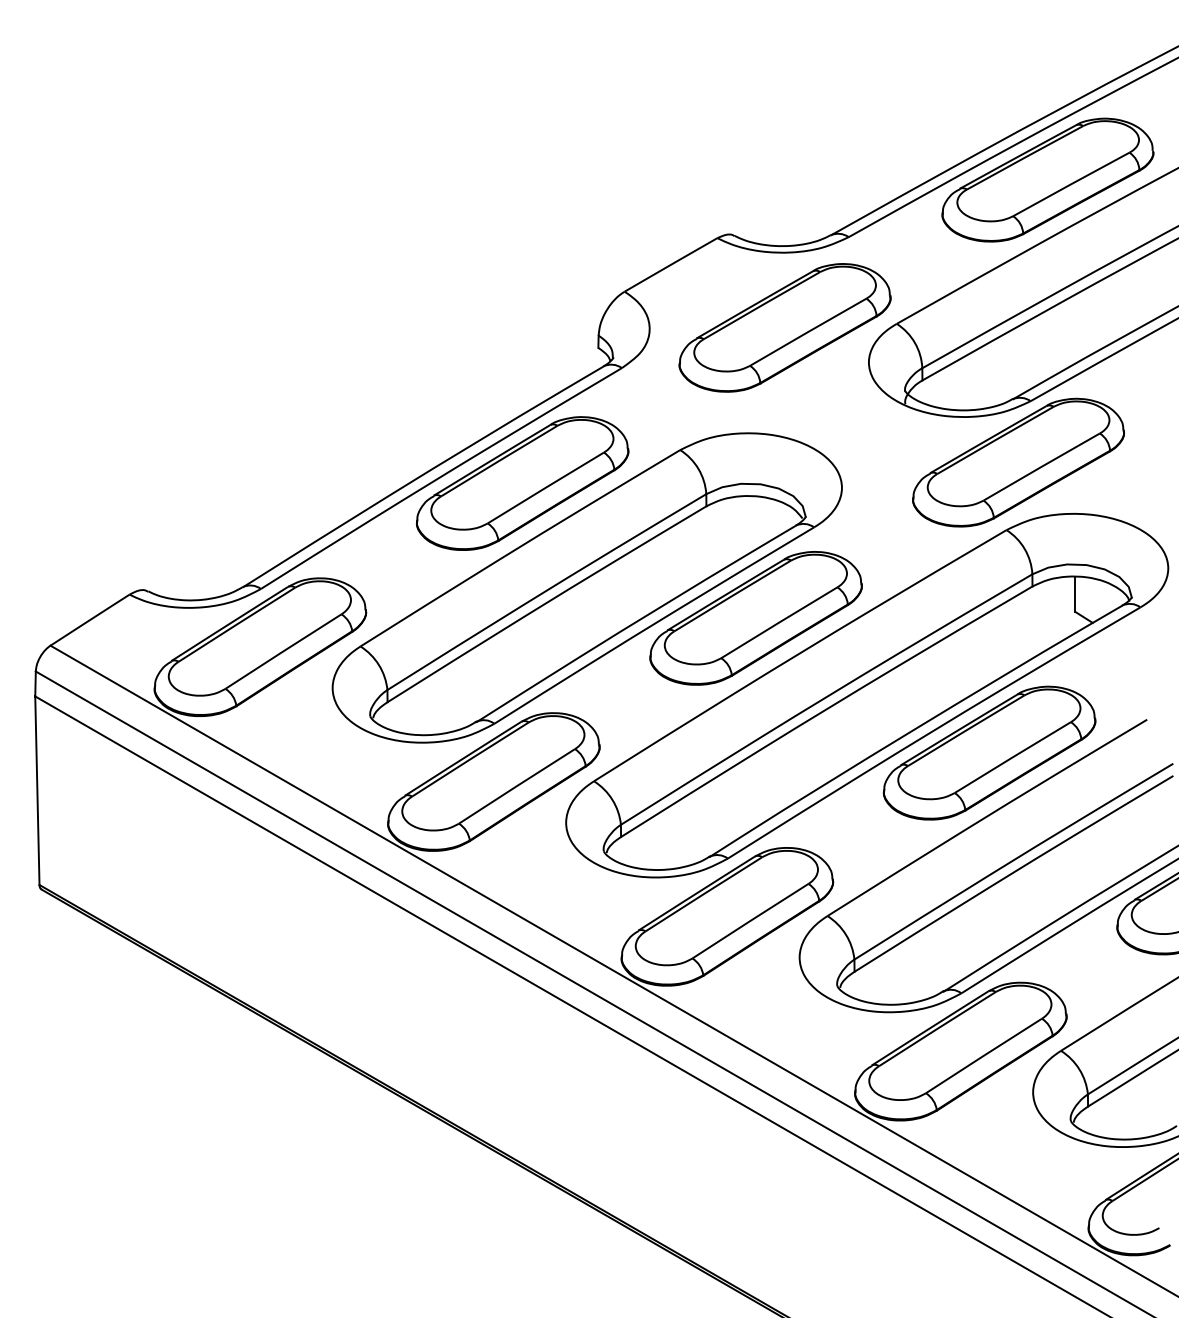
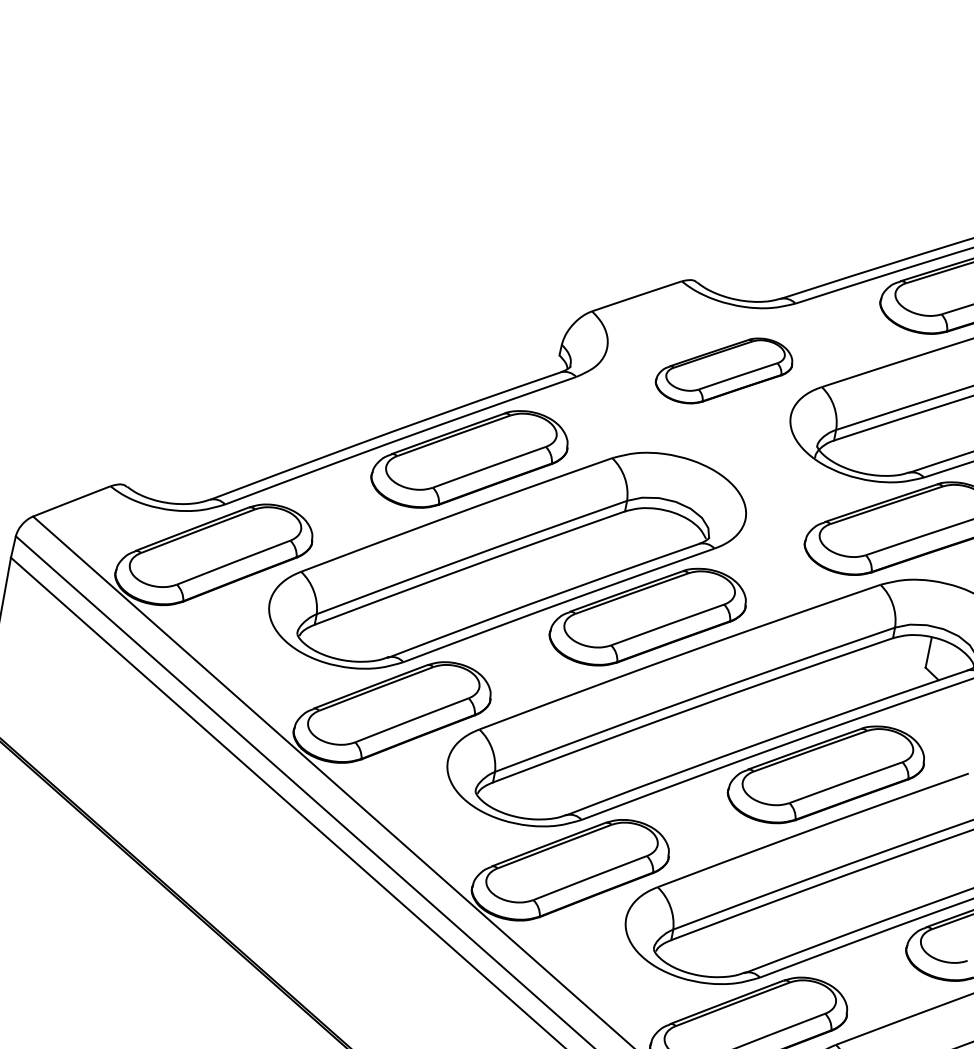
part: (784, 327) -> (724, 370), size x0.7

